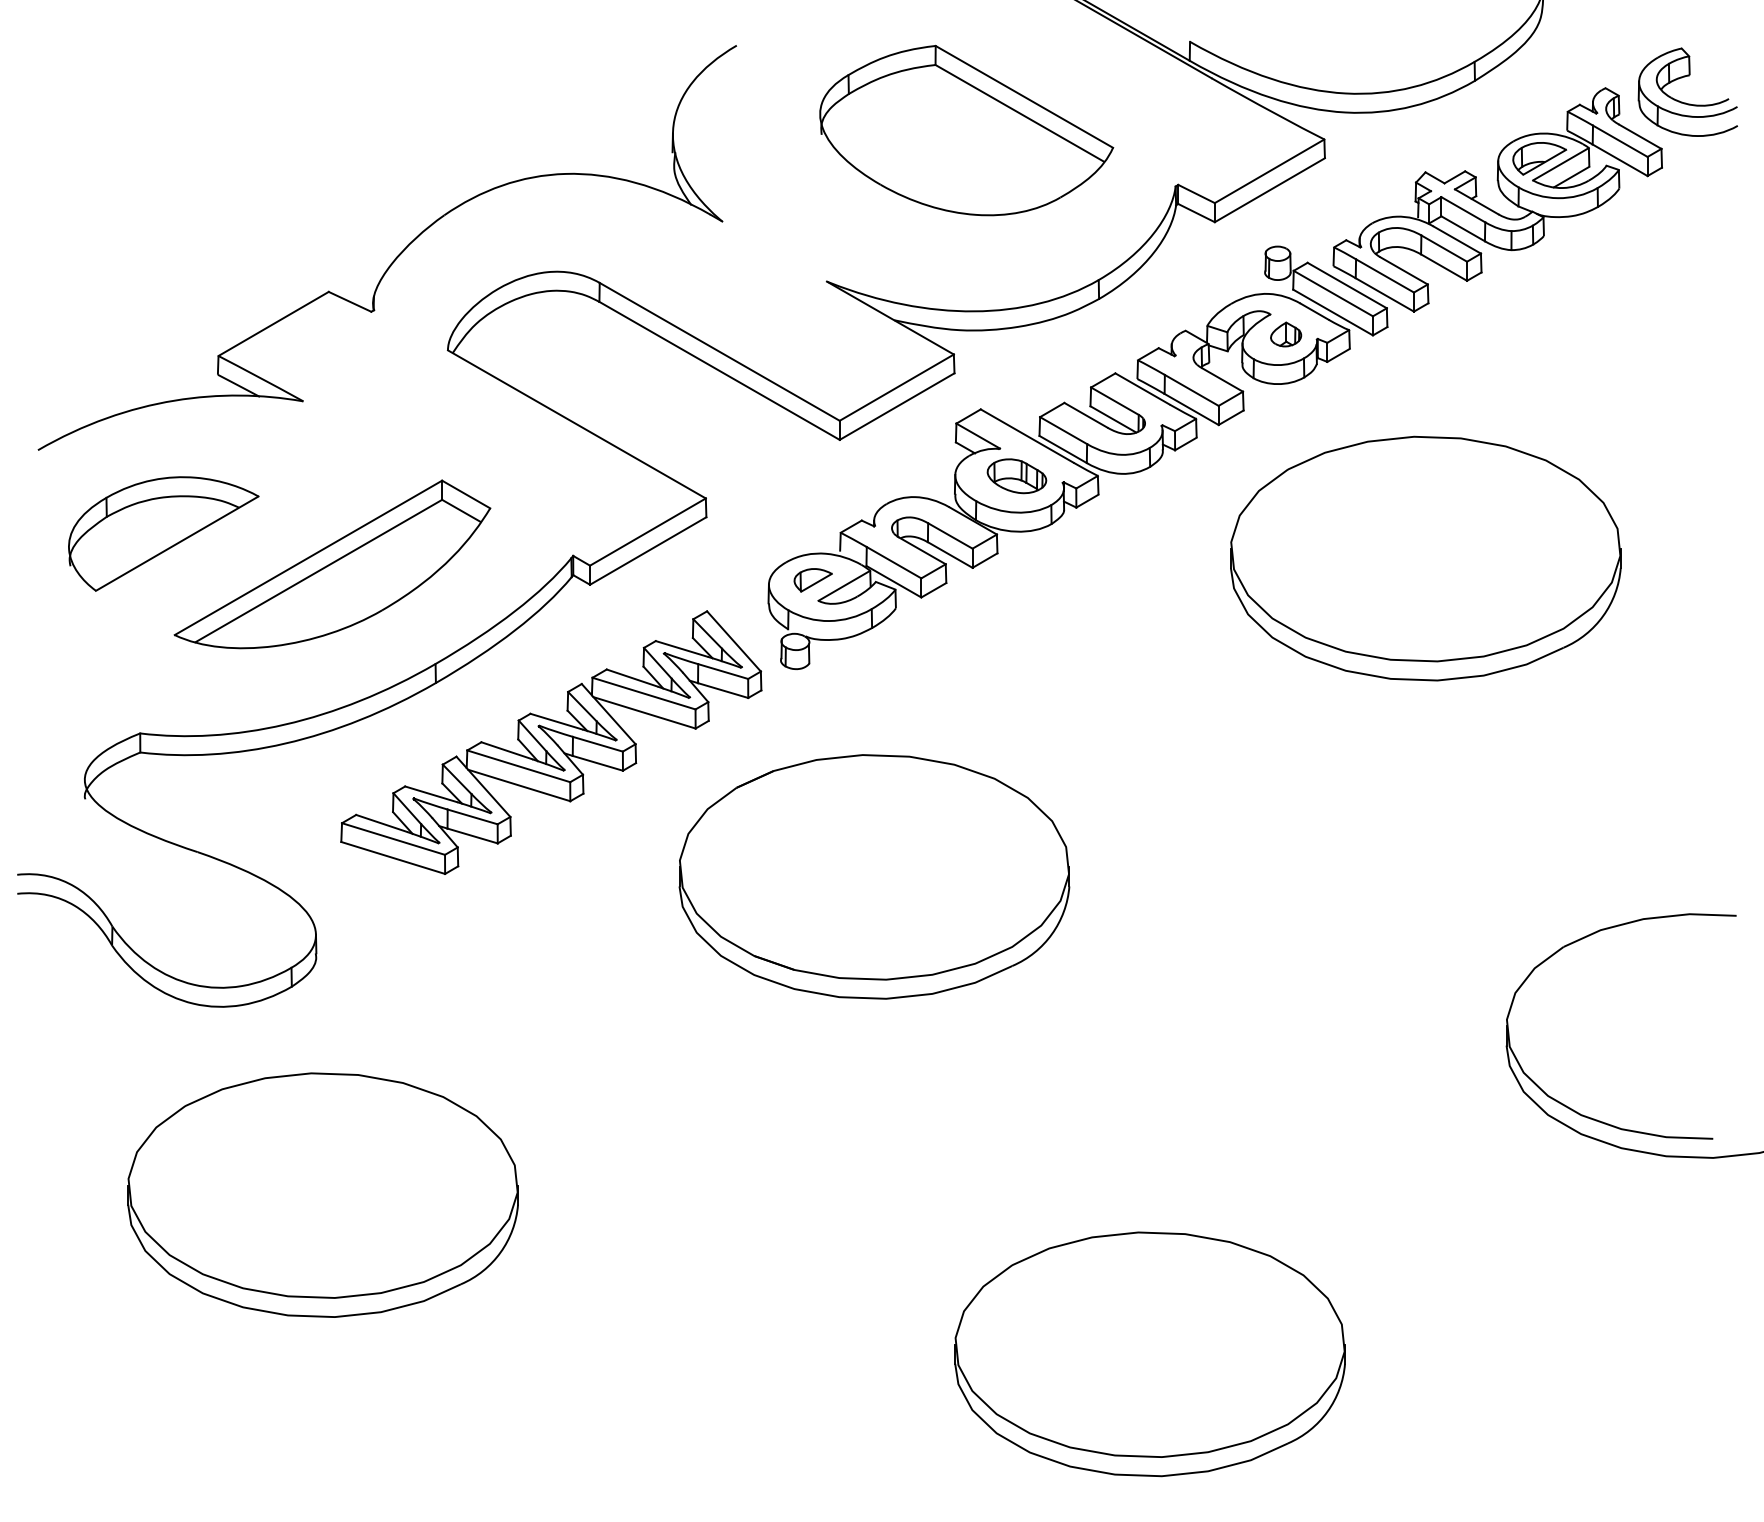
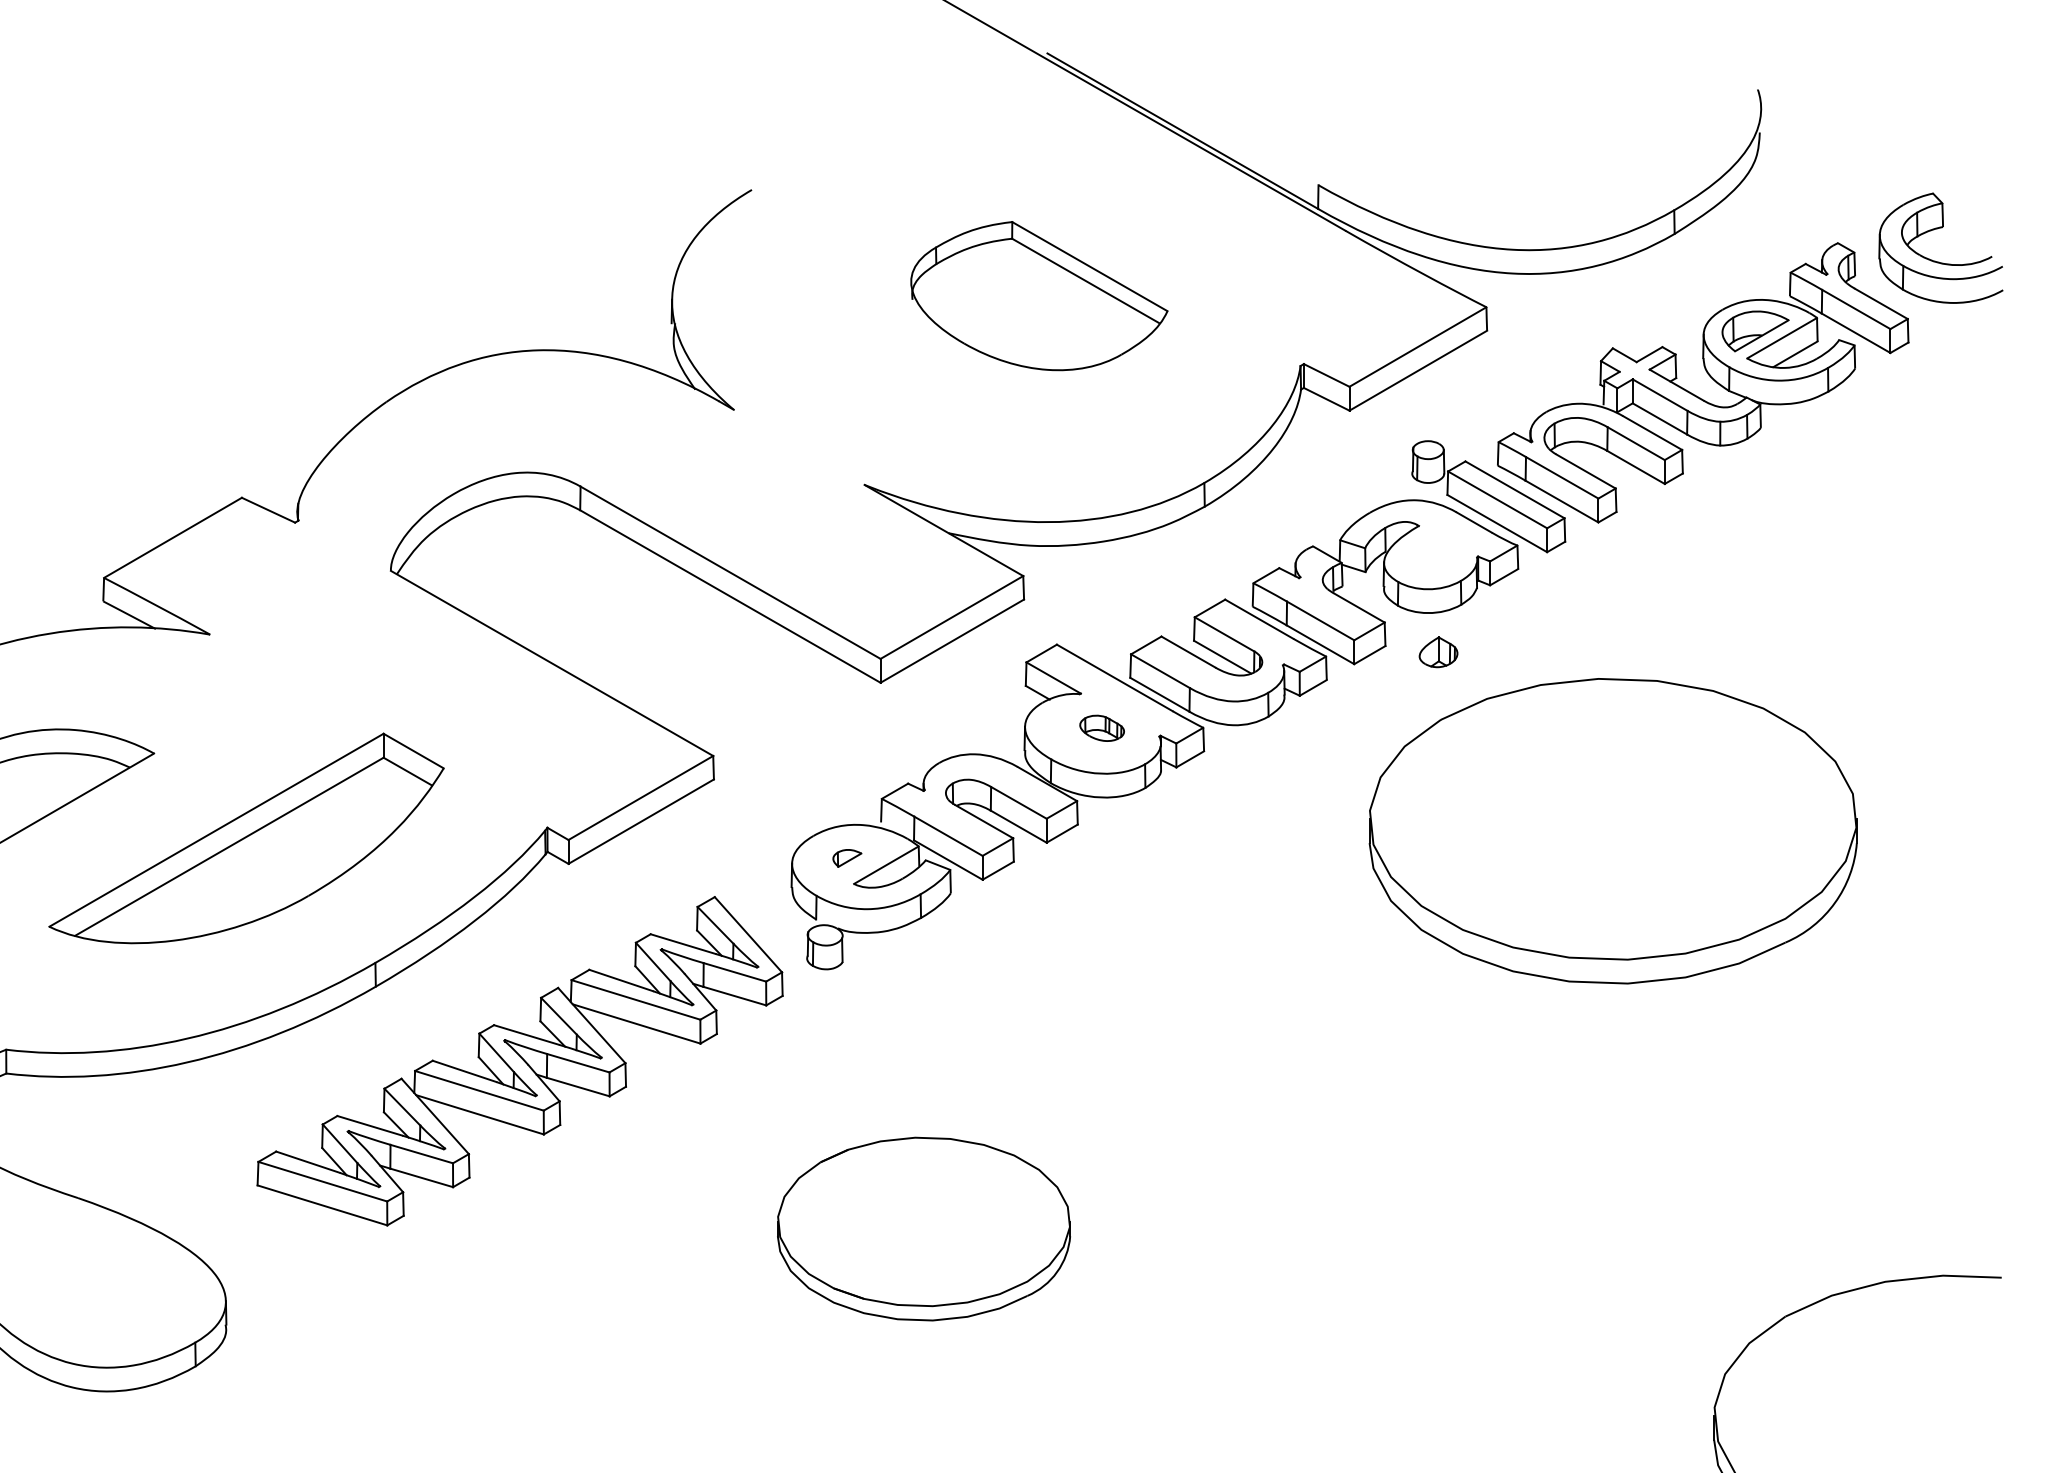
part: (966, 130) -> (1039, 296), size x0.7
part: (1286, 334) -> (1439, 652), moved
part: (1016, 476) -> (1101, 728), size x0.6
part: (812, 580) -> (846, 858), size x0.6
part: (874, 876) -> (924, 1228), size x0.6

